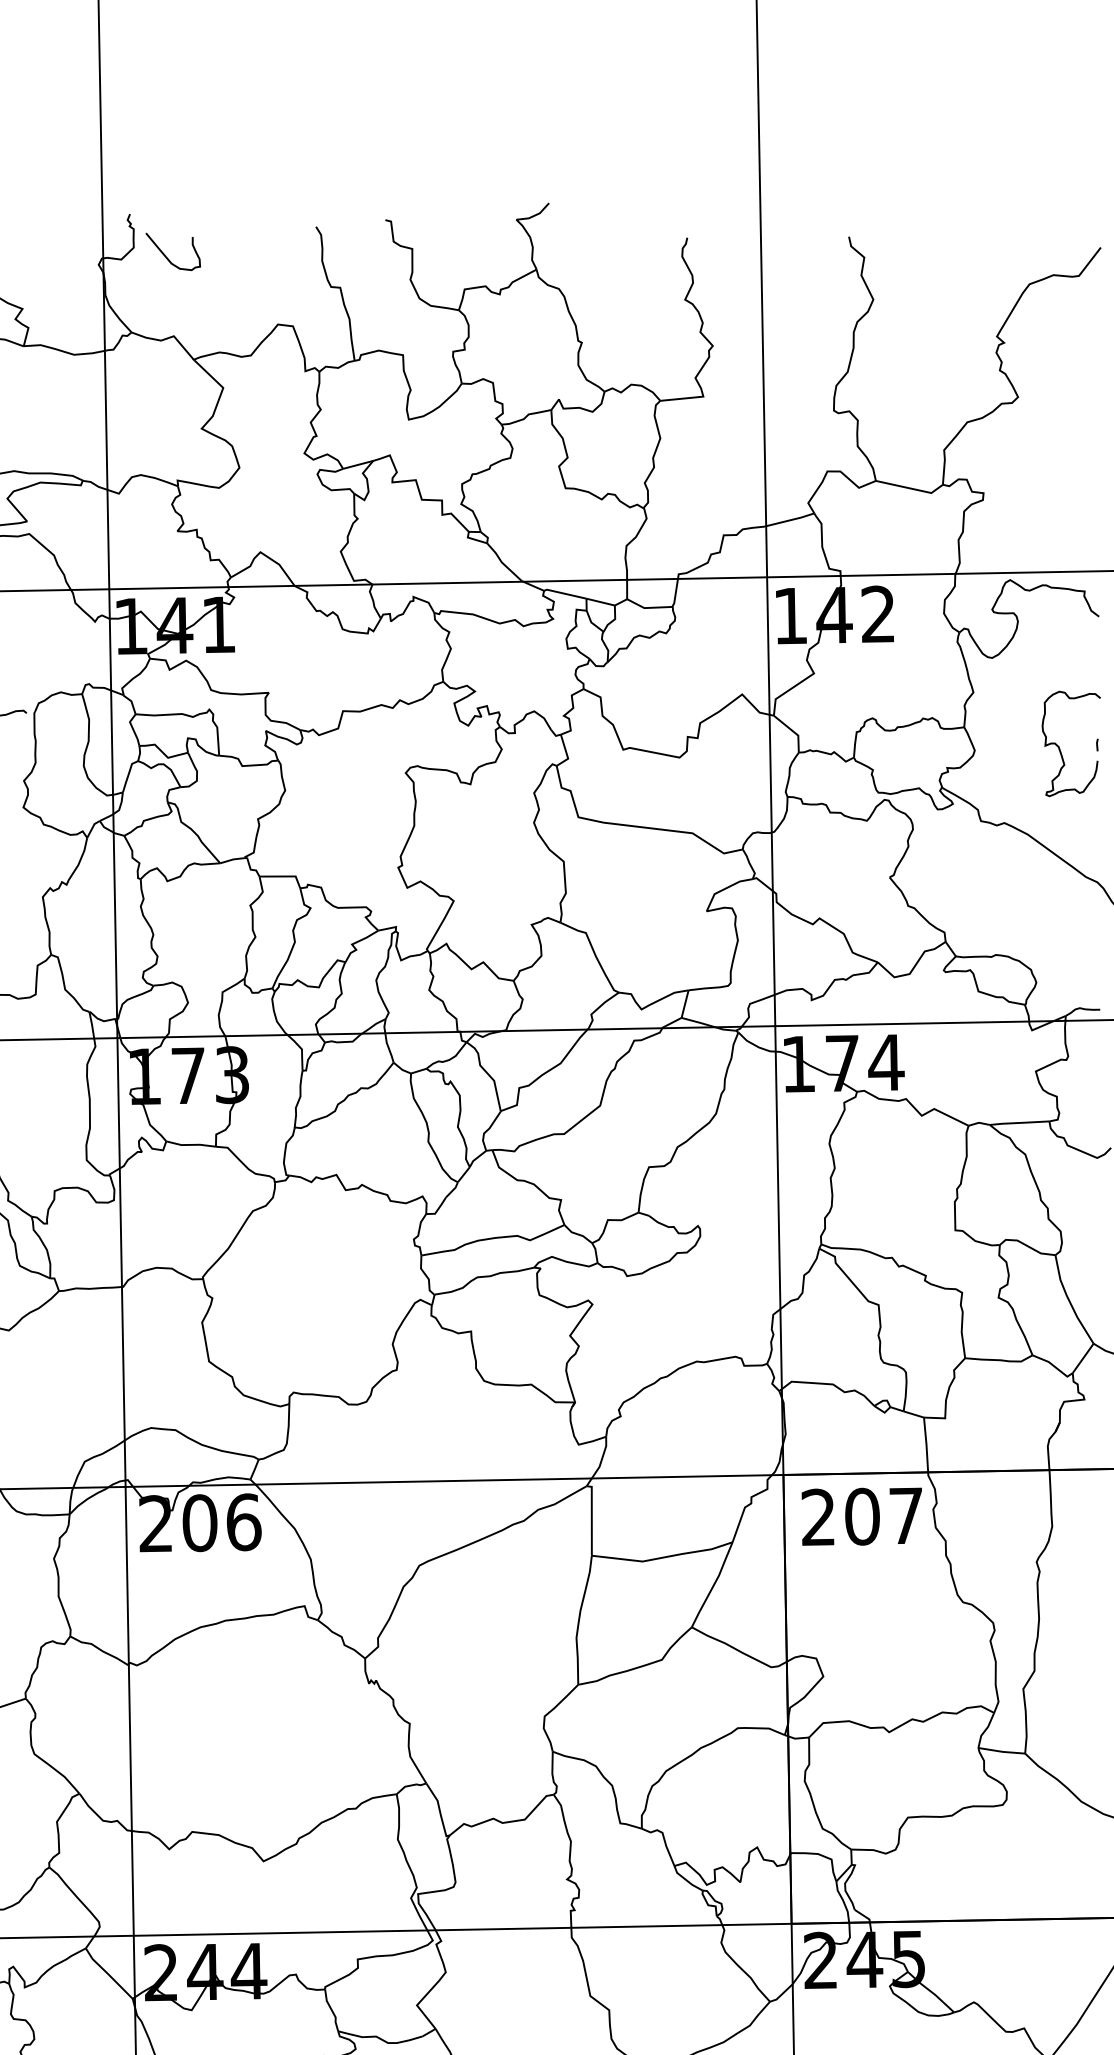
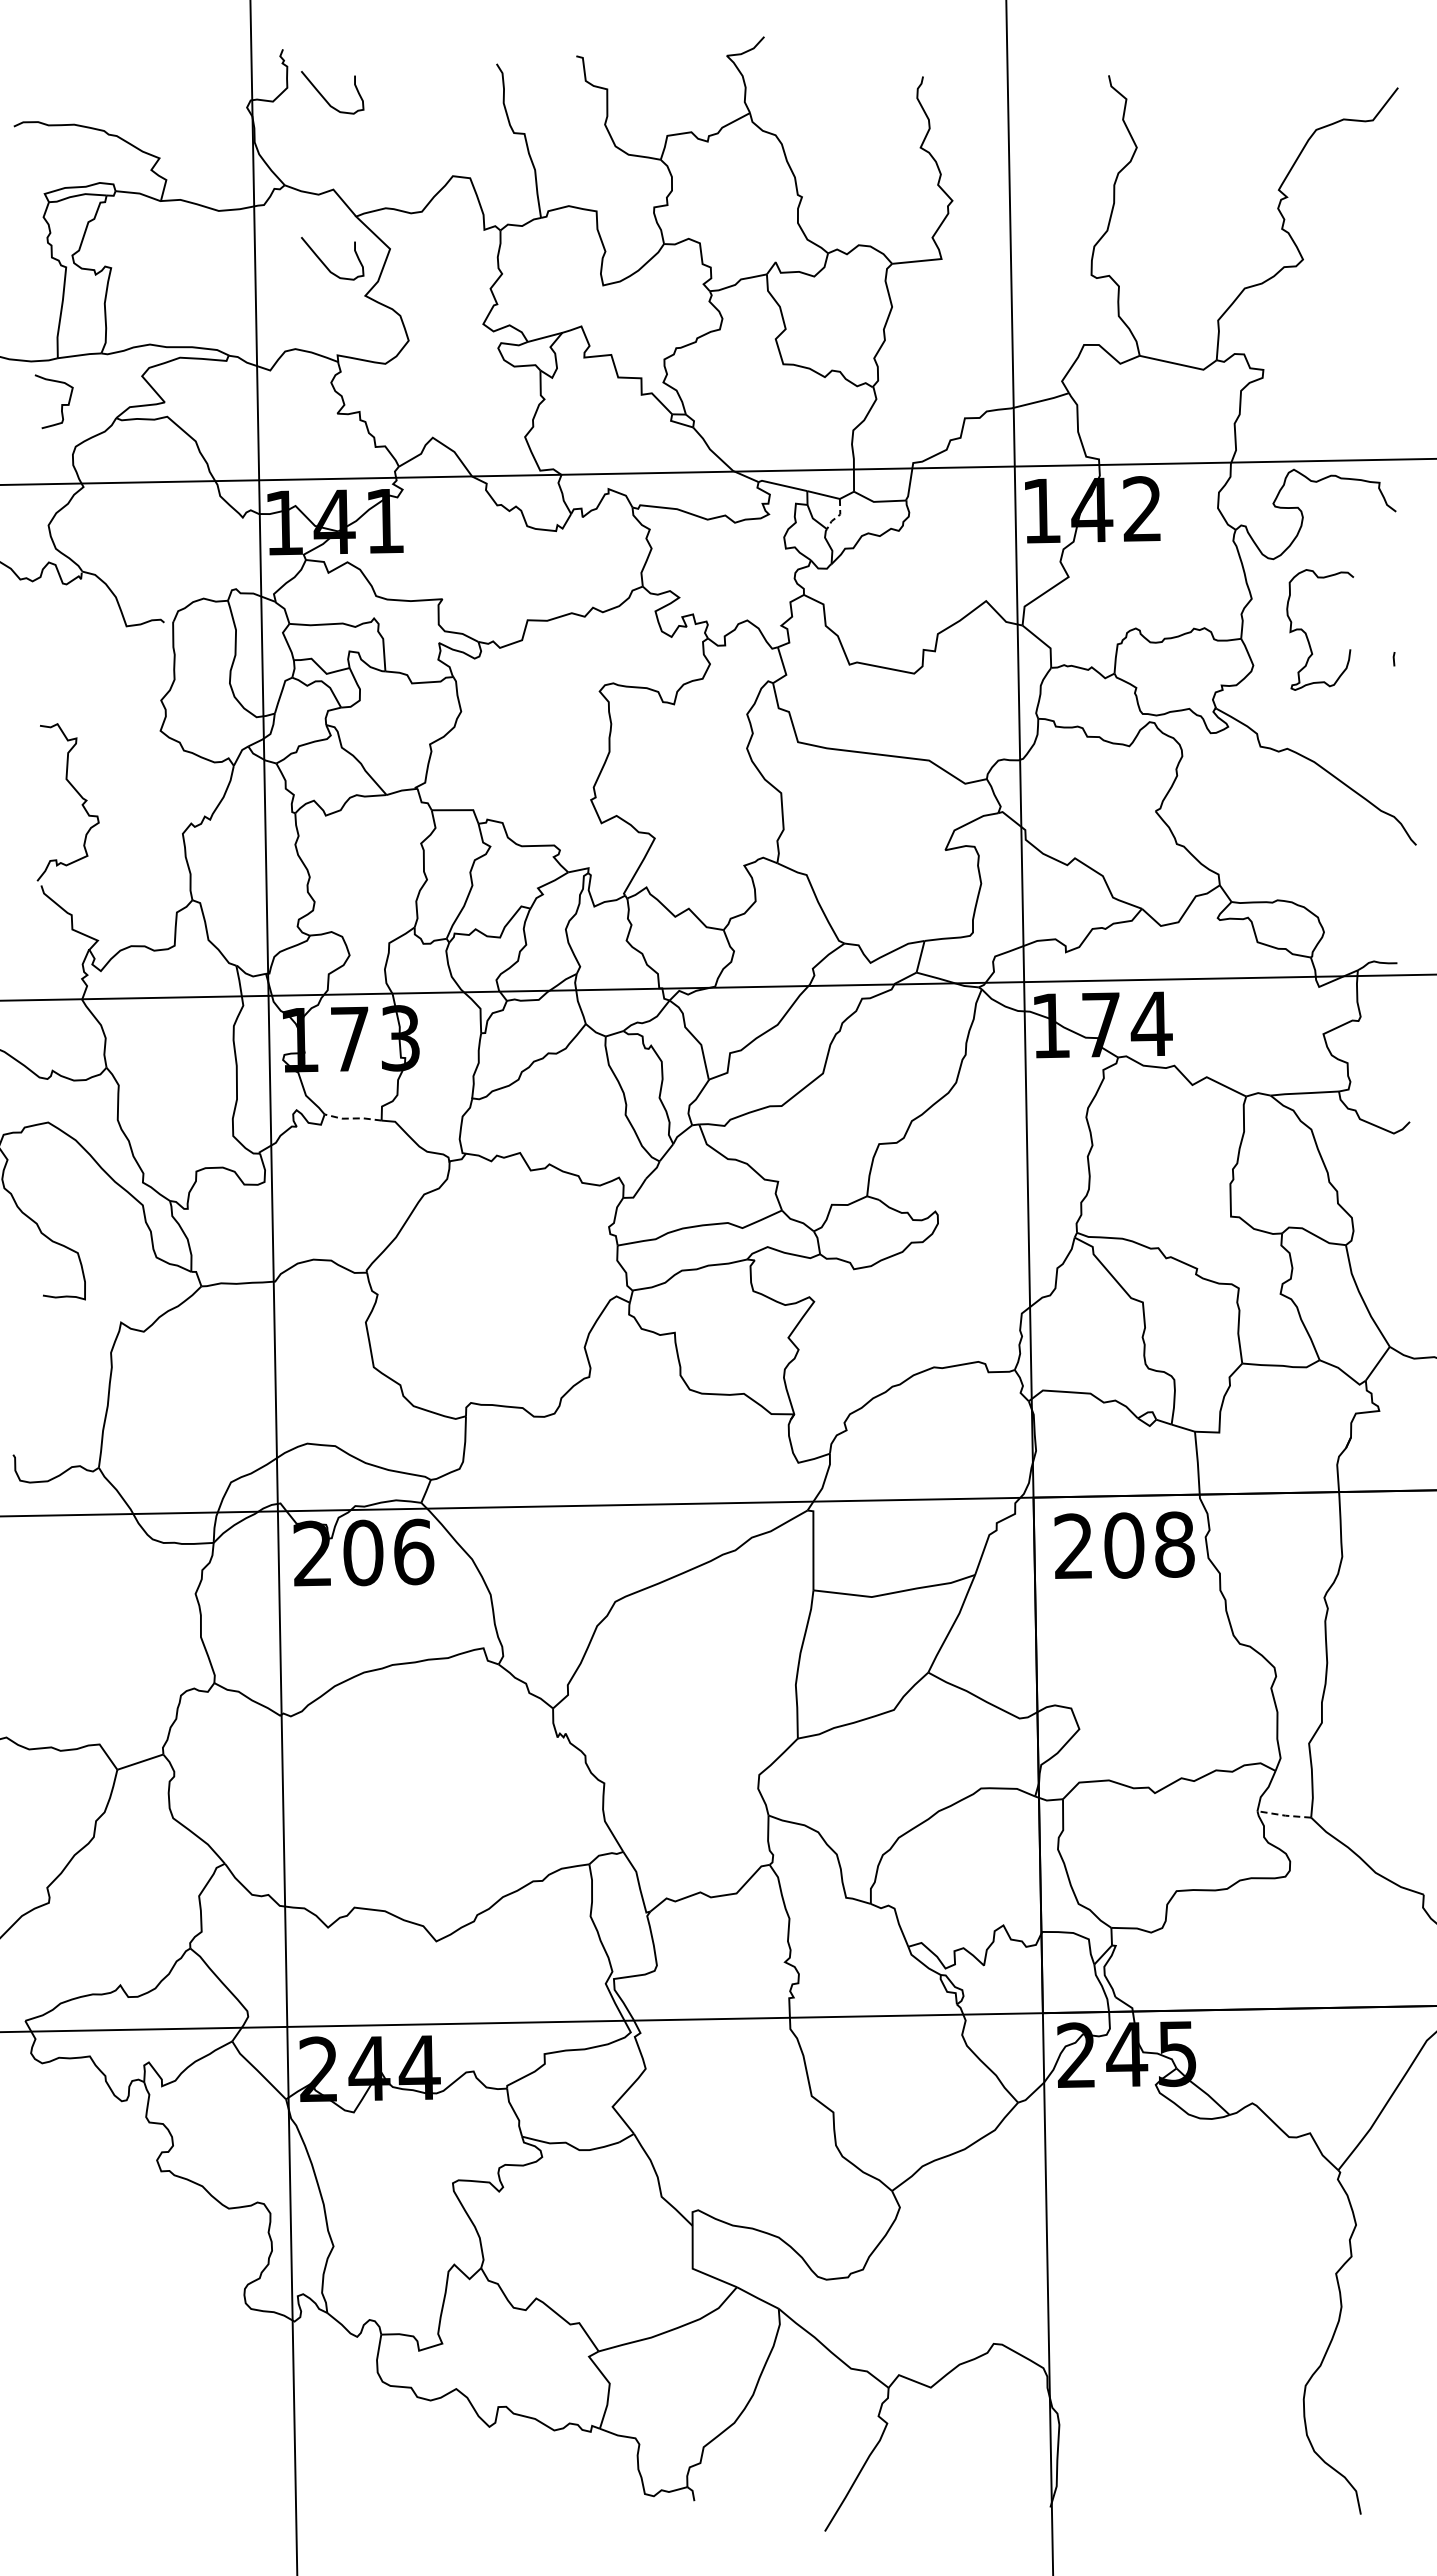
curve: (167, 401) -> (325, 264), added
line: (612, 620) -> (837, 516), solid -> dashed
curve: (1059, 746) -> (1306, 632), moved
line: (190, 1144) -> (352, 1118), solid -> dashed
text: (906, 1515) -> (1174, 1544), 207 -> 208
line: (1001, 1751) -> (1284, 1815), solid -> dashed

